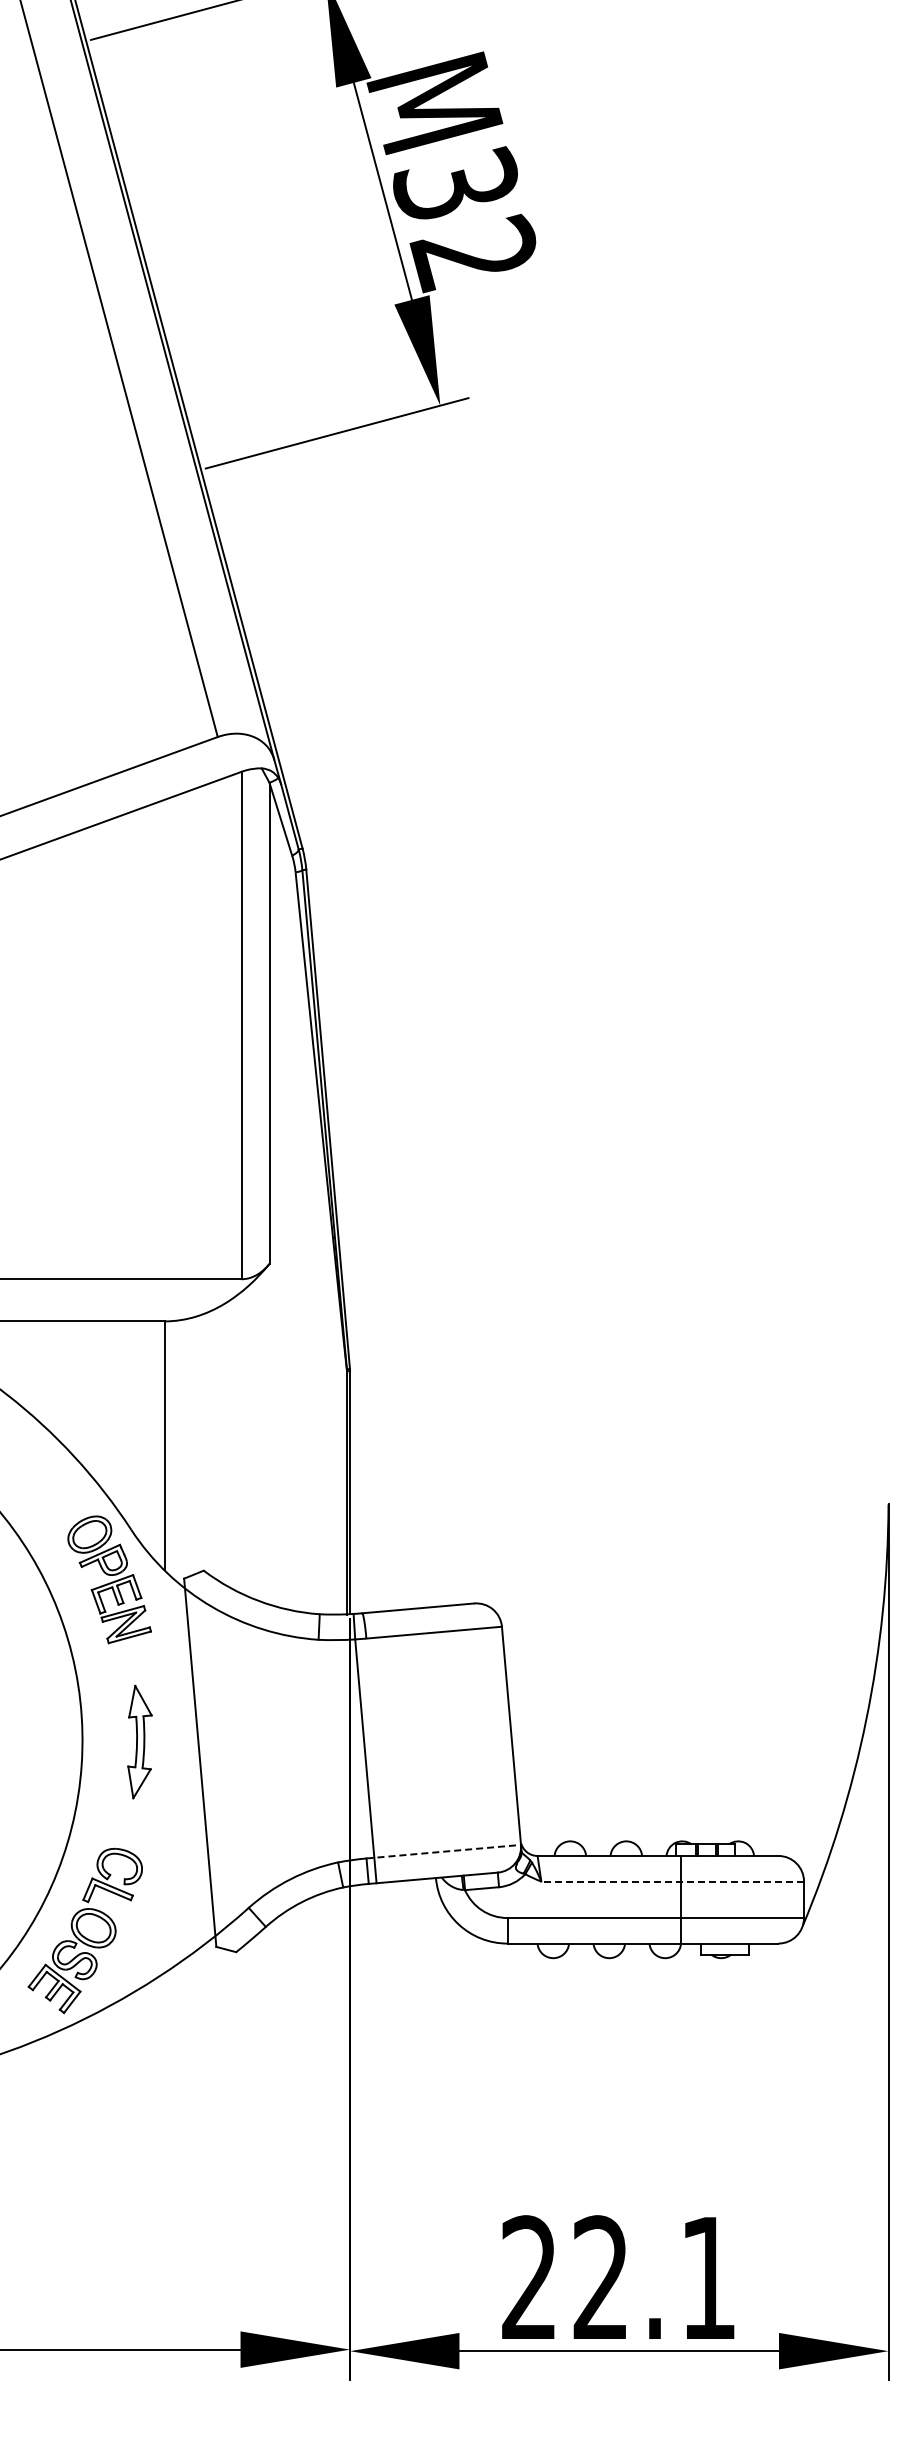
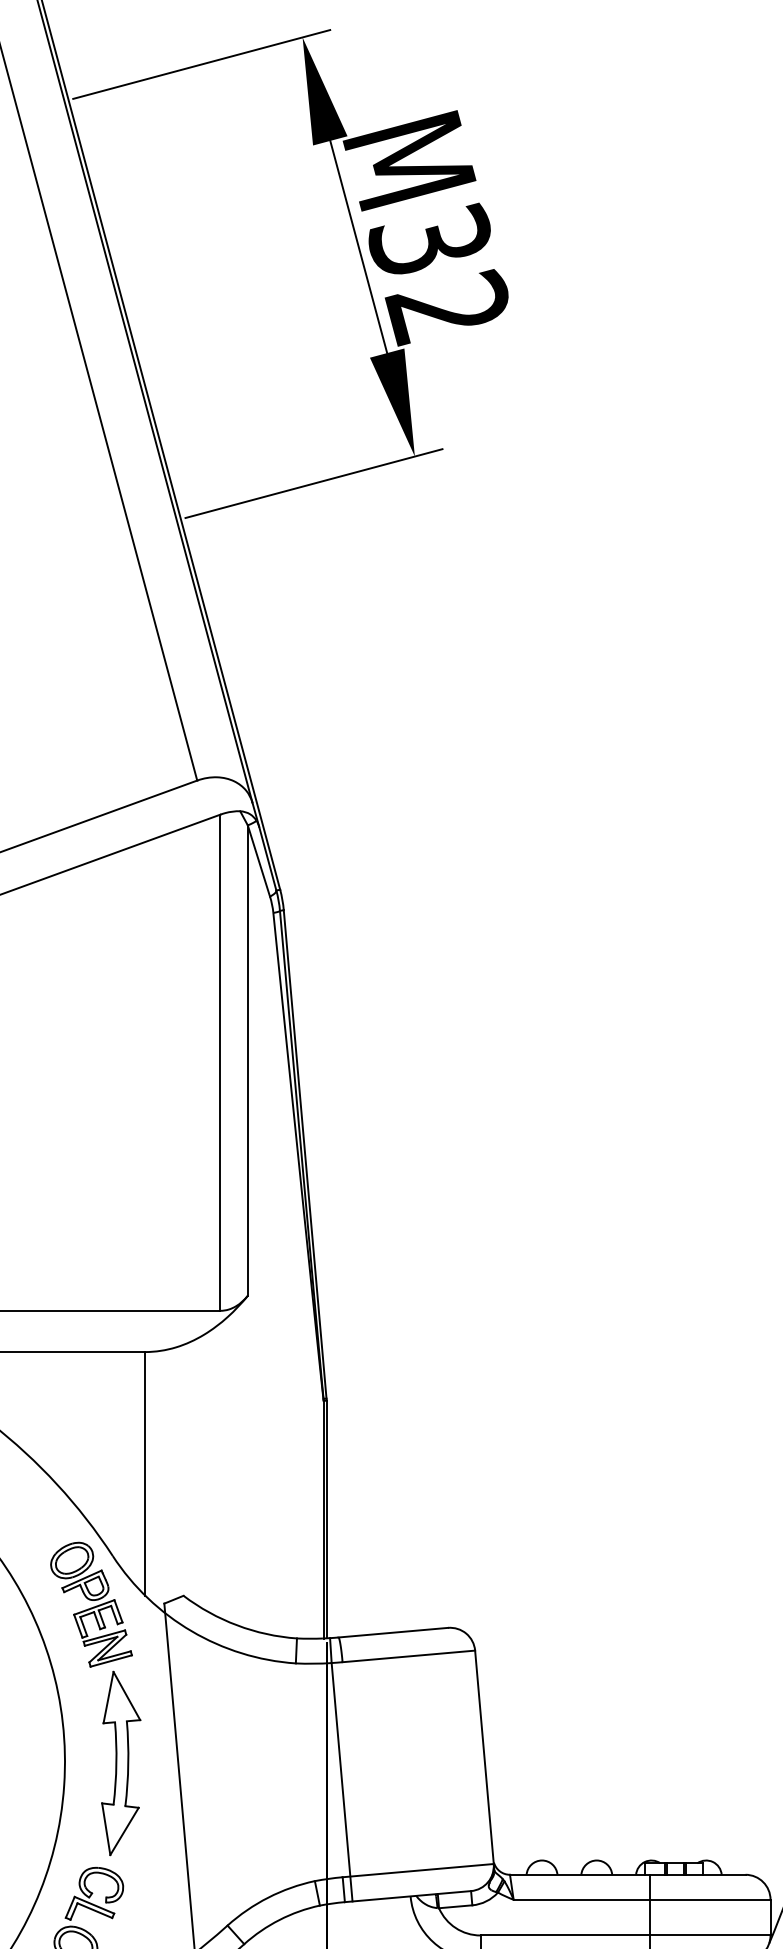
part: (139, 1741) -> (120, 1762), size x1.67
line: (443, 1851) -> (417, 1870), dashed -> solid
line: (672, 1881) -> (641, 1899), dashed -> solid

